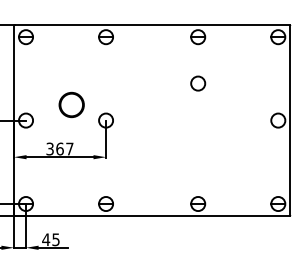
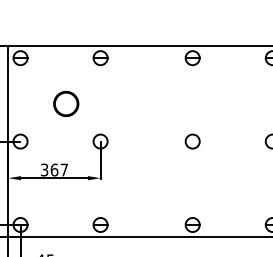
circle: (198, 83) -> (193, 141), moved
part: (71, 104) -> (66, 103), moved

